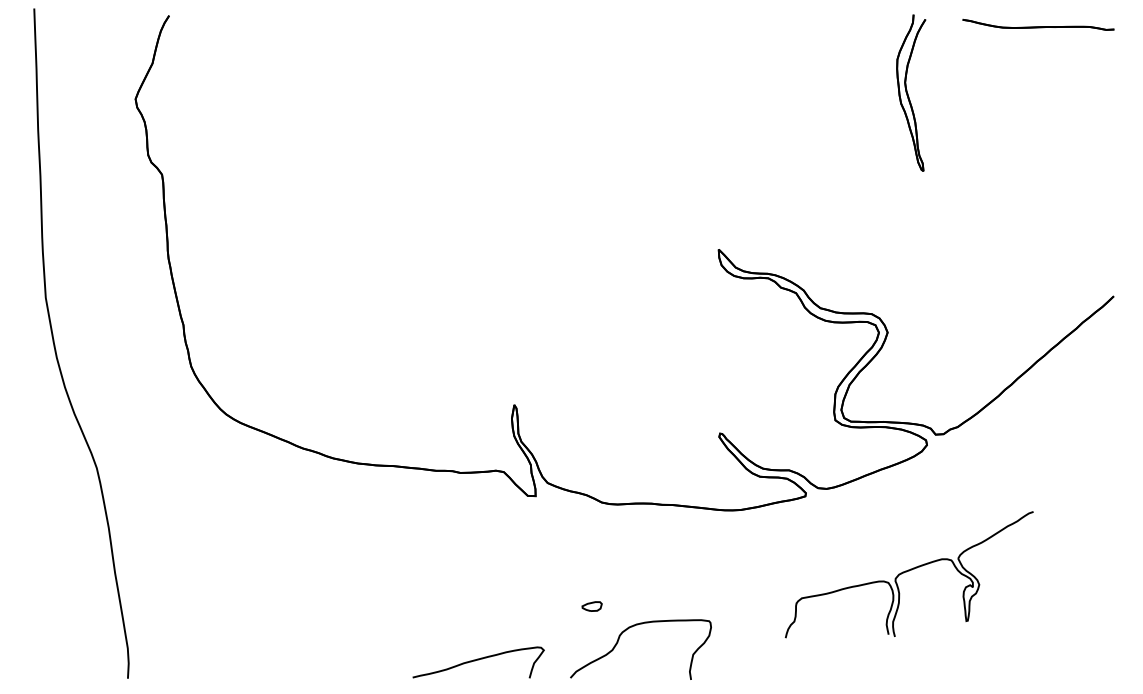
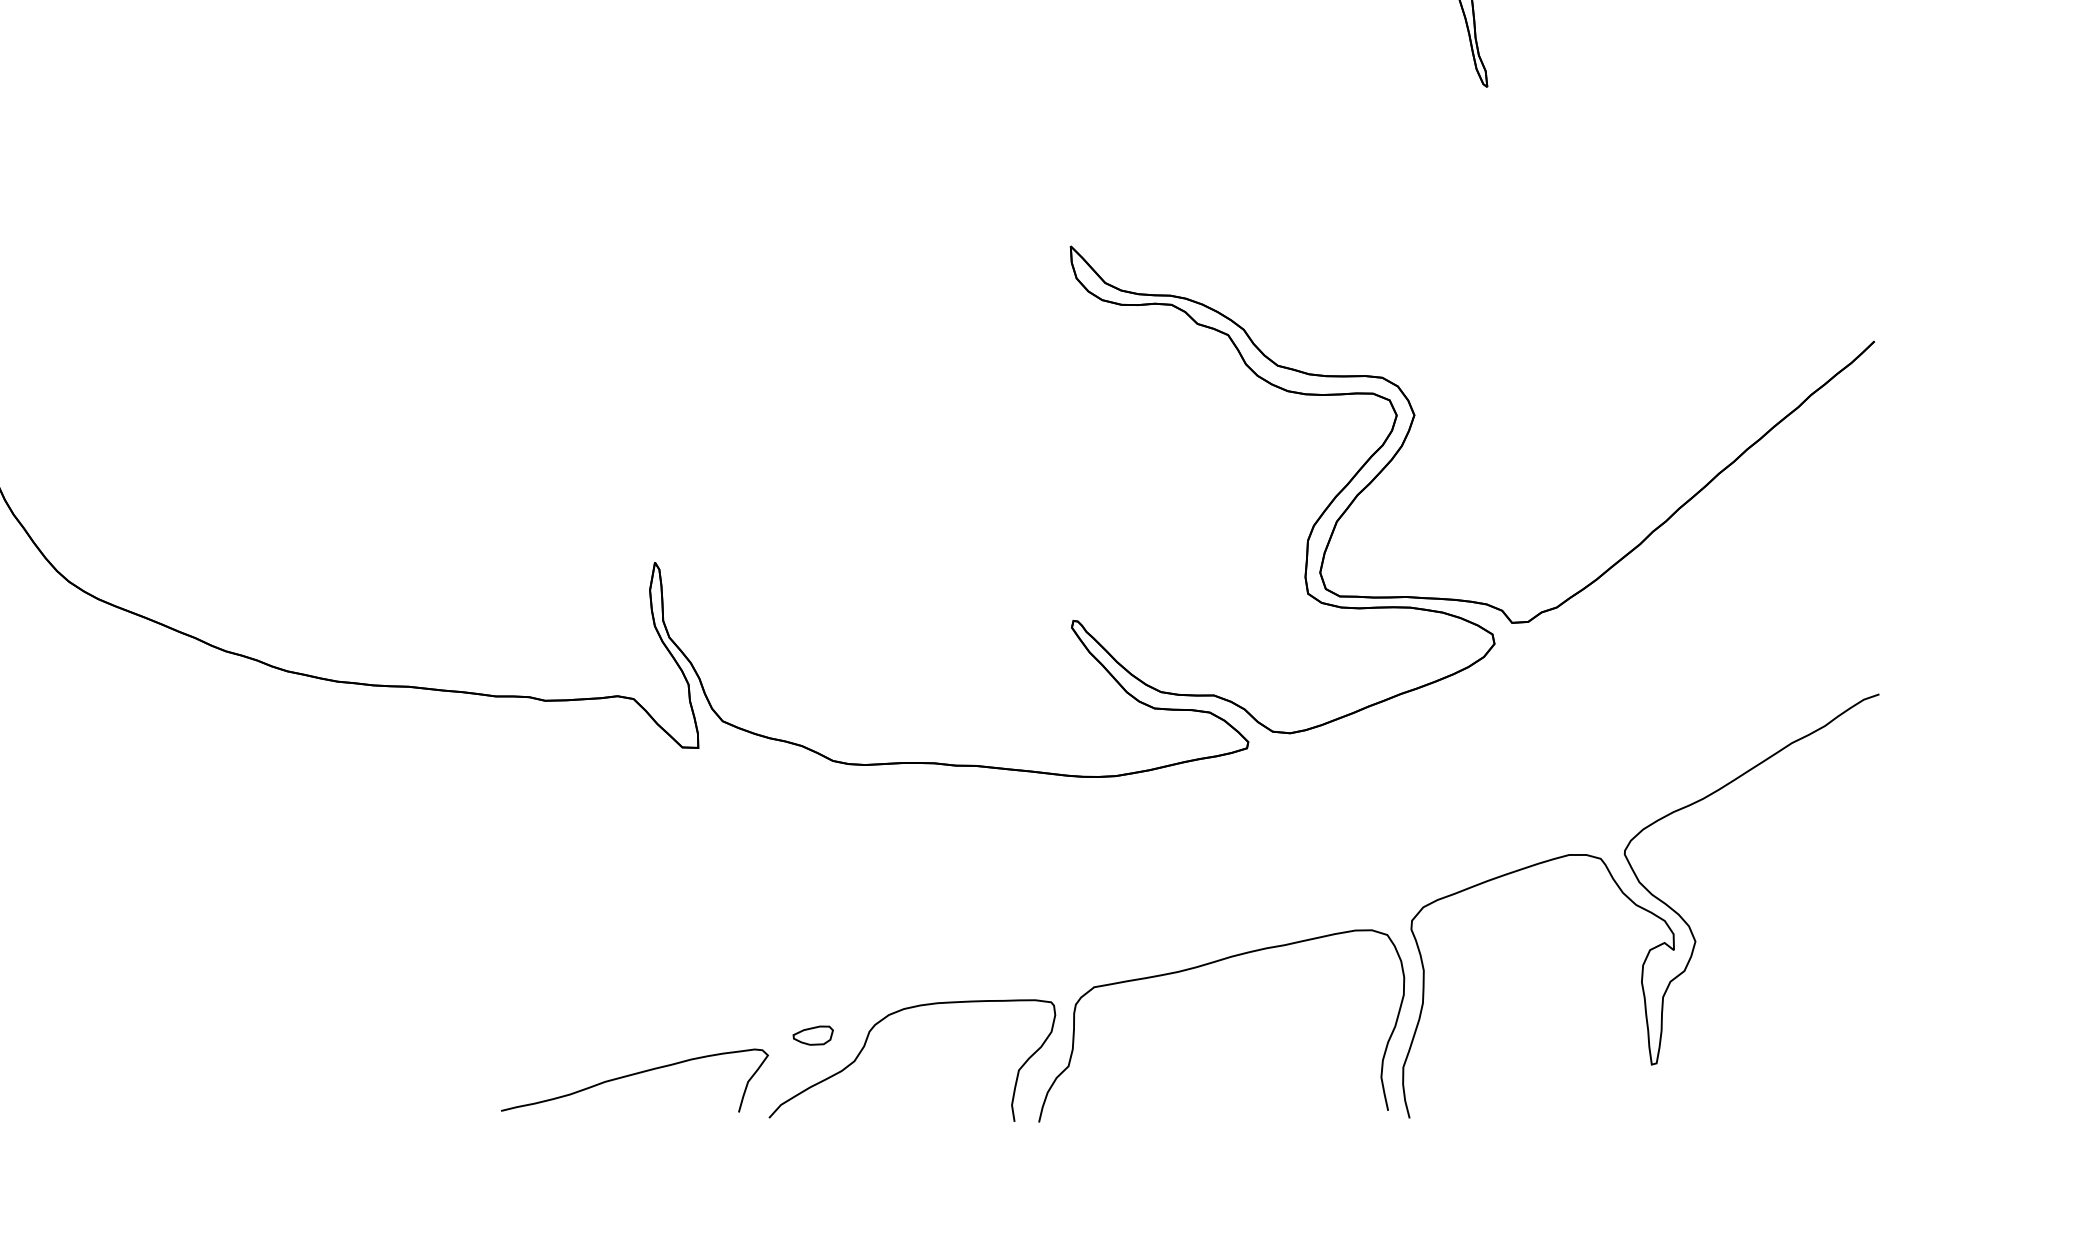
part: (909, 574) -> (1458, 907), size x1.67
part: (591, 606) -> (811, 1035), moved
curve: (478, 660) -> (634, 1076), moved

